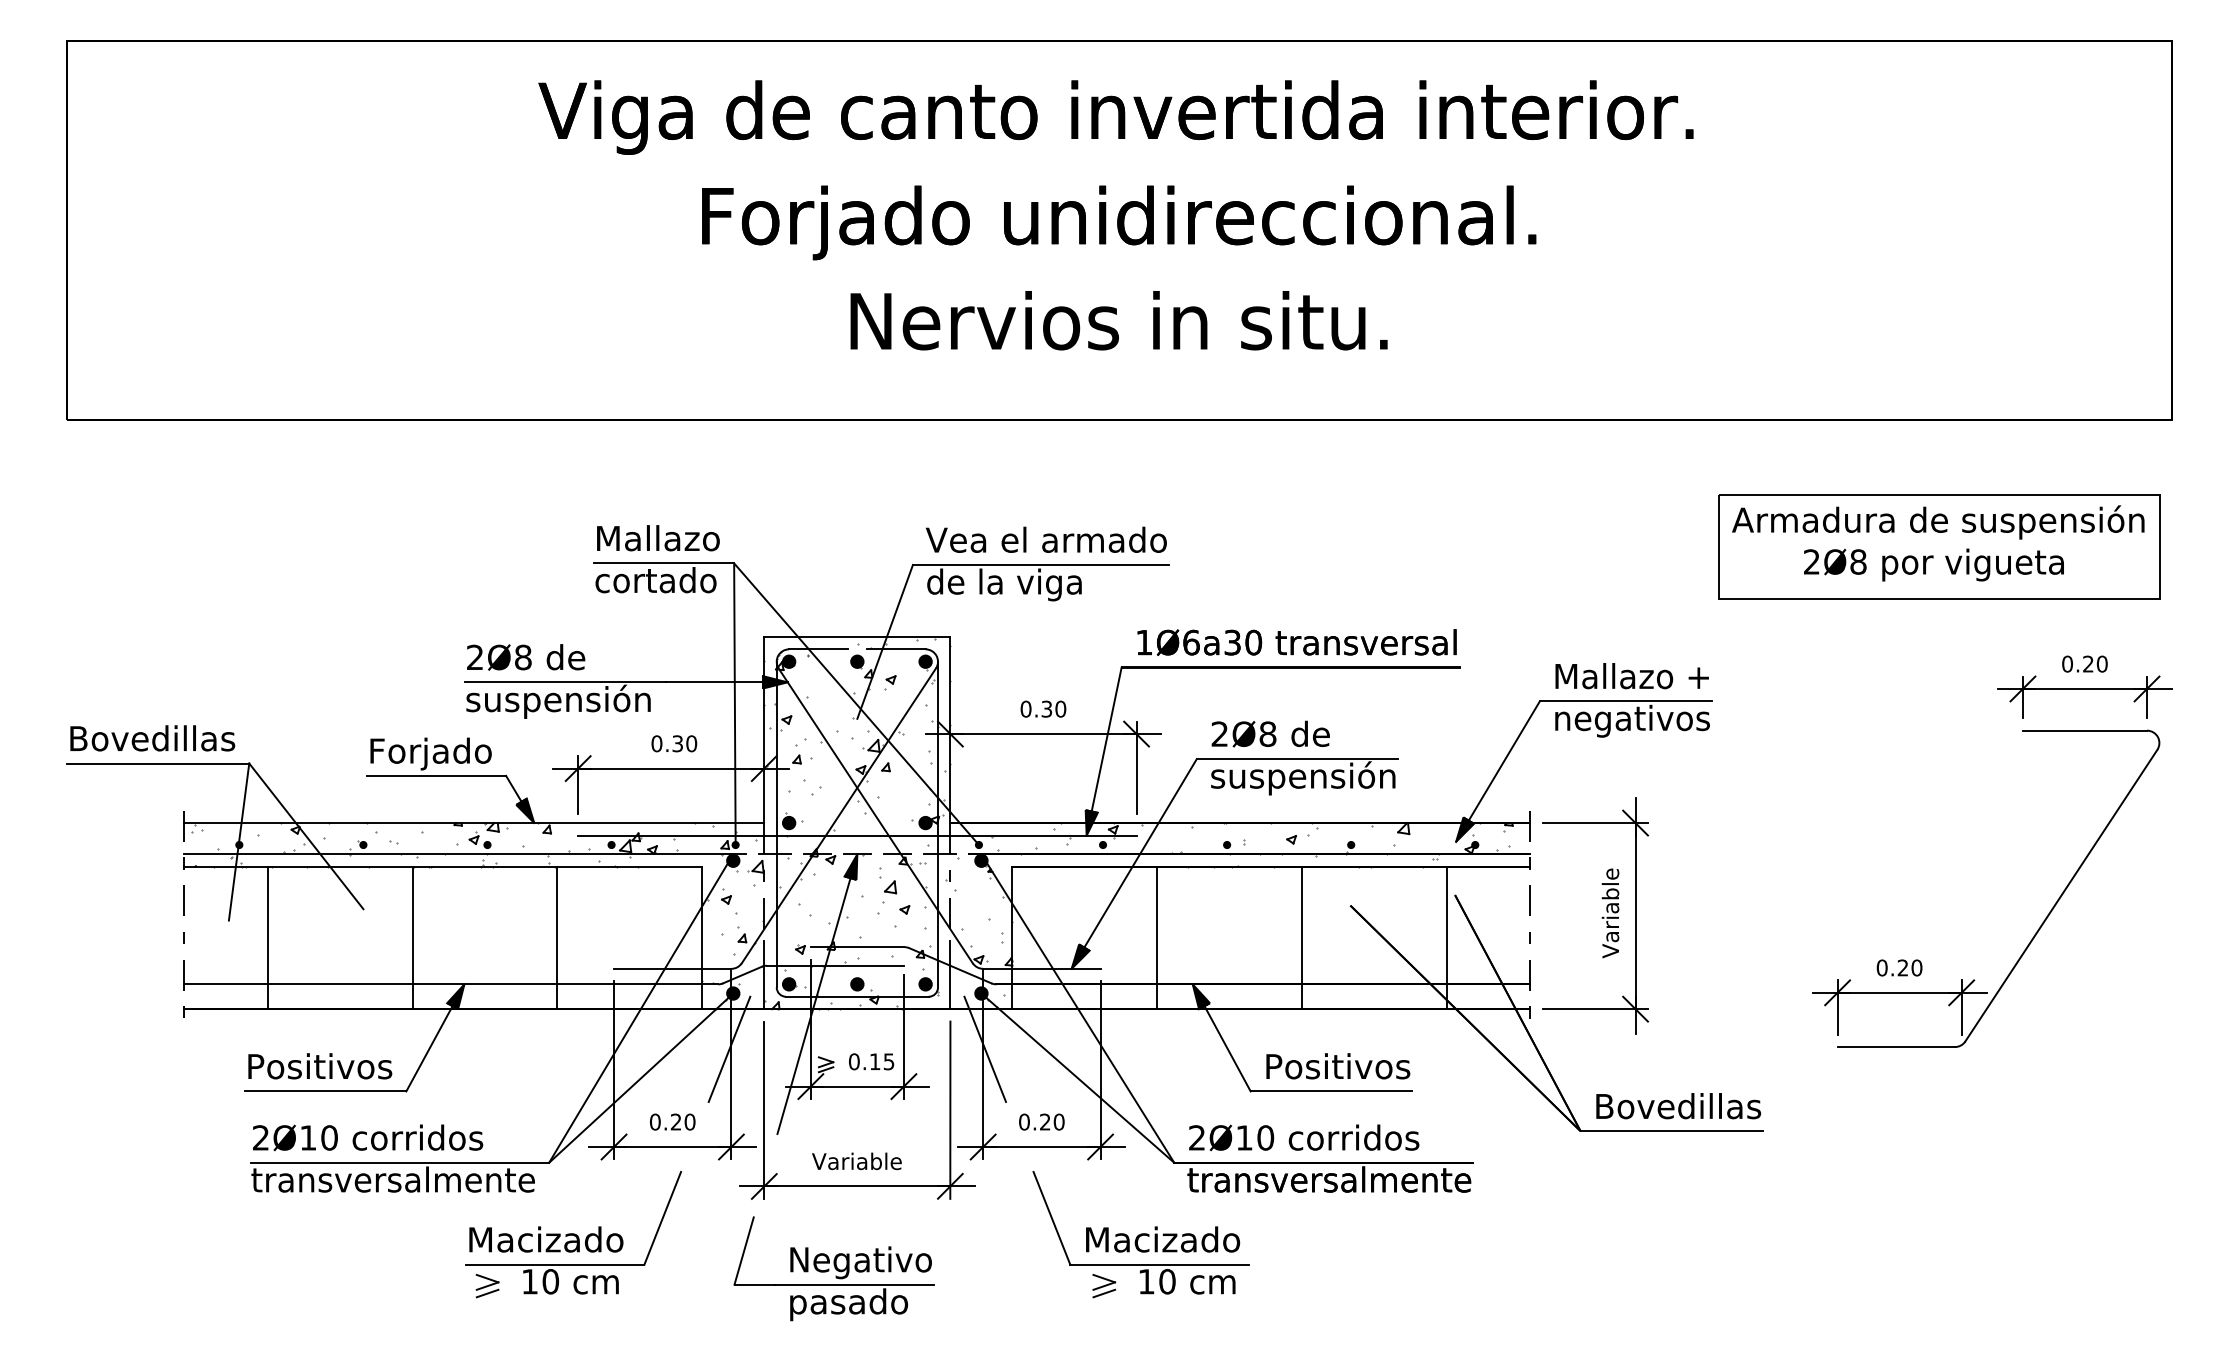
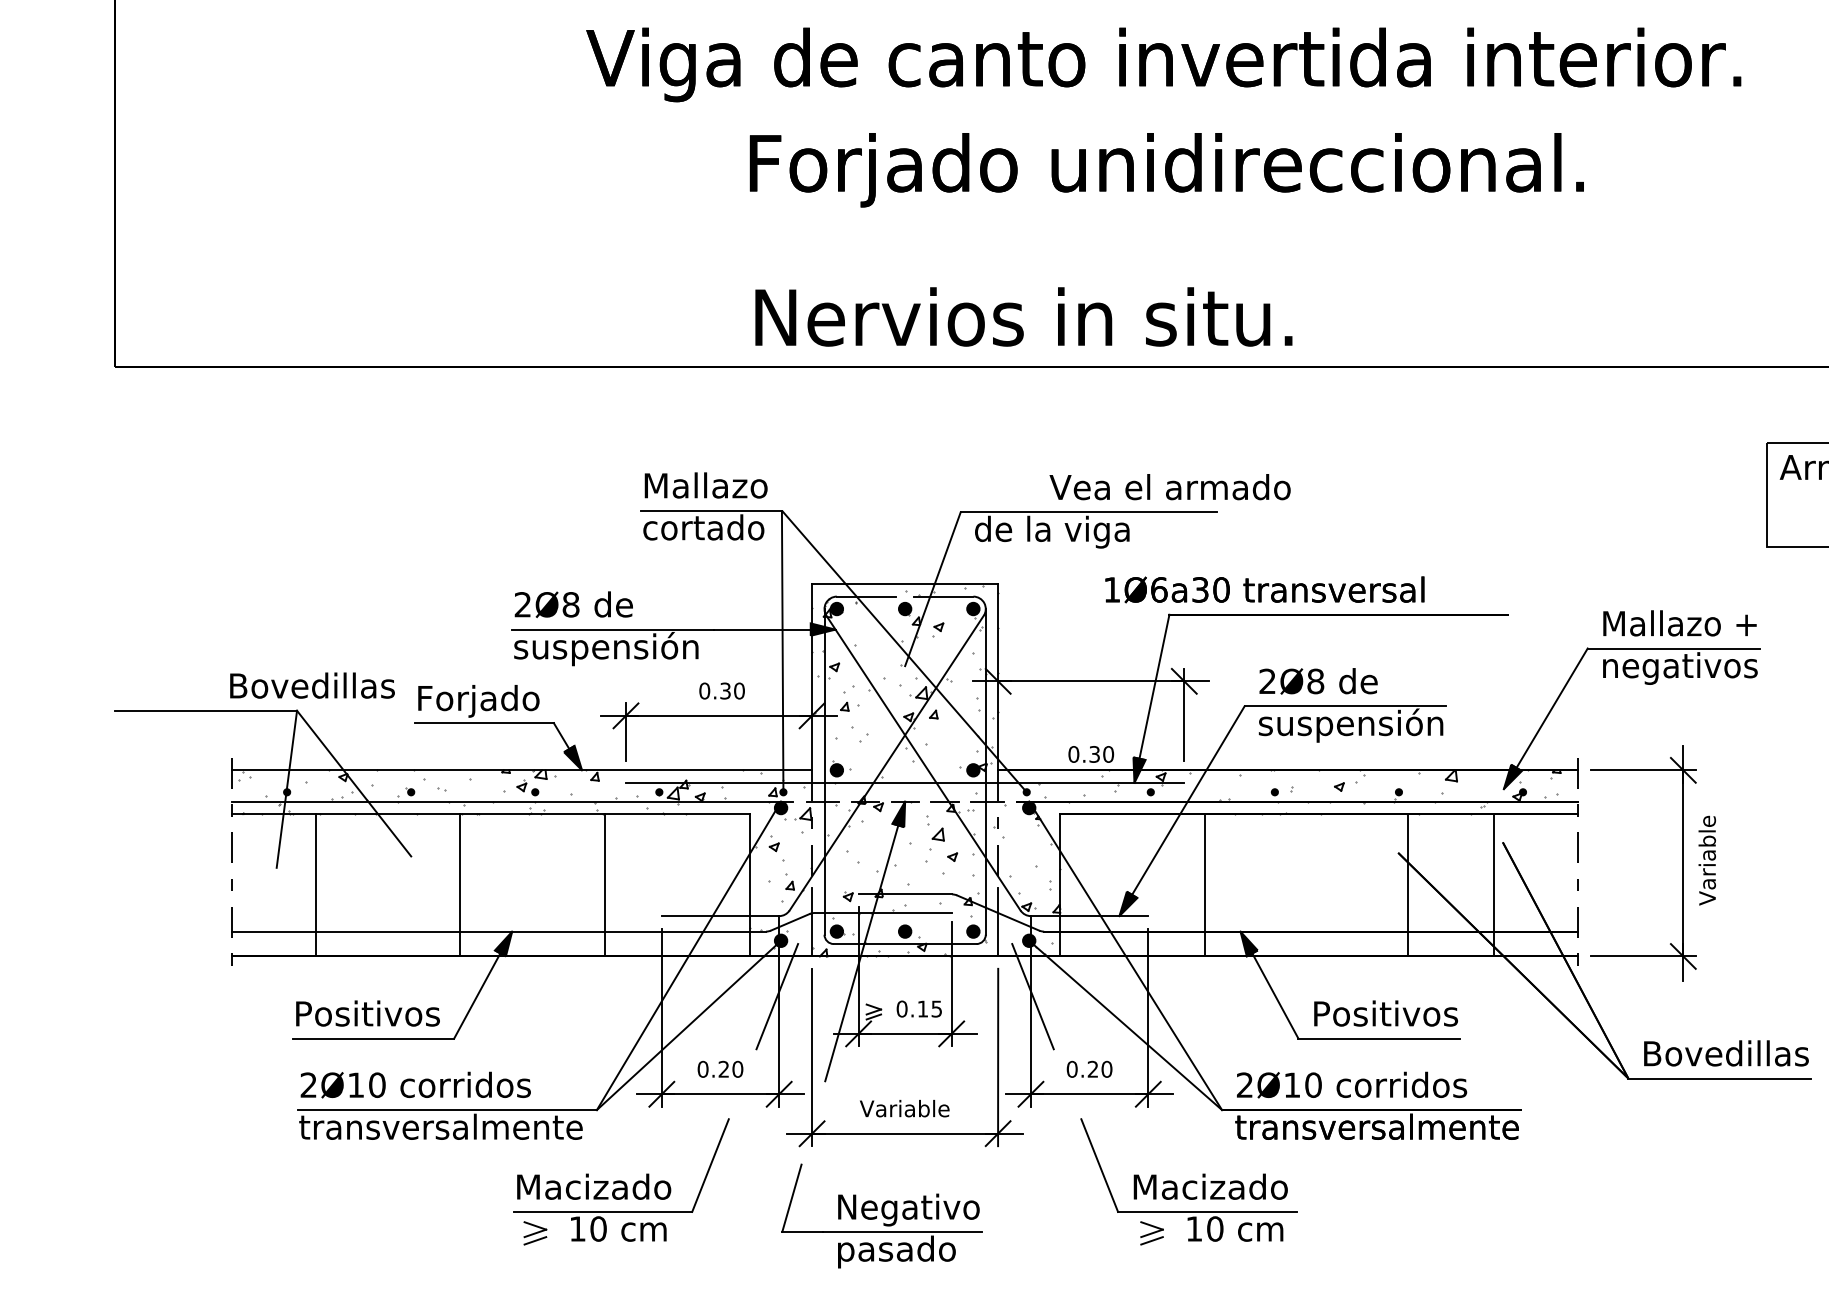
text: (1118, 320) -> (1023, 316), moved
text: (1046, 539) -> (1170, 486), moved
text: (1296, 642) -> (1264, 589), moved
text: (1043, 708) -> (1091, 753), moved
text: (152, 738) -> (312, 685), moved
text: (1610, 913) -> (1707, 860), moved
line: (1301, 937) -> (1407, 884), moved

